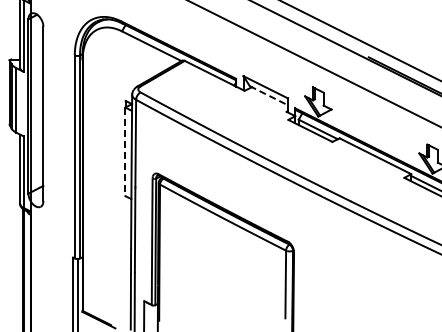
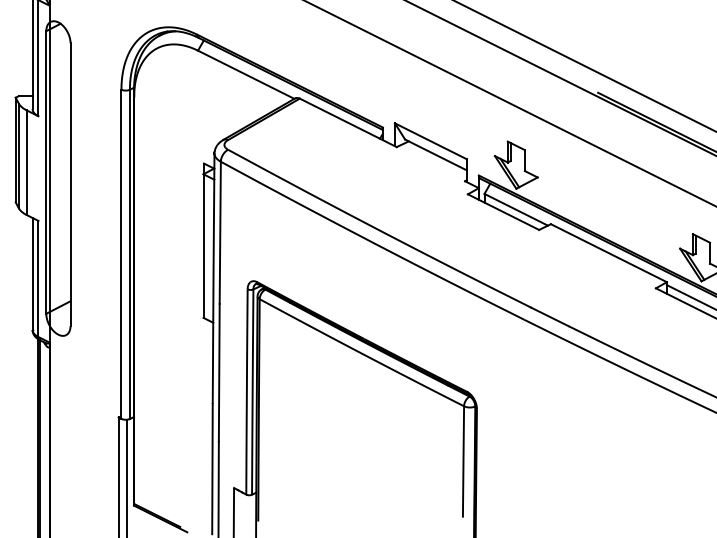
line: (269, 95) -> (437, 154), dashed -> solid
line: (125, 152) -> (203, 247), dashed -> solid

